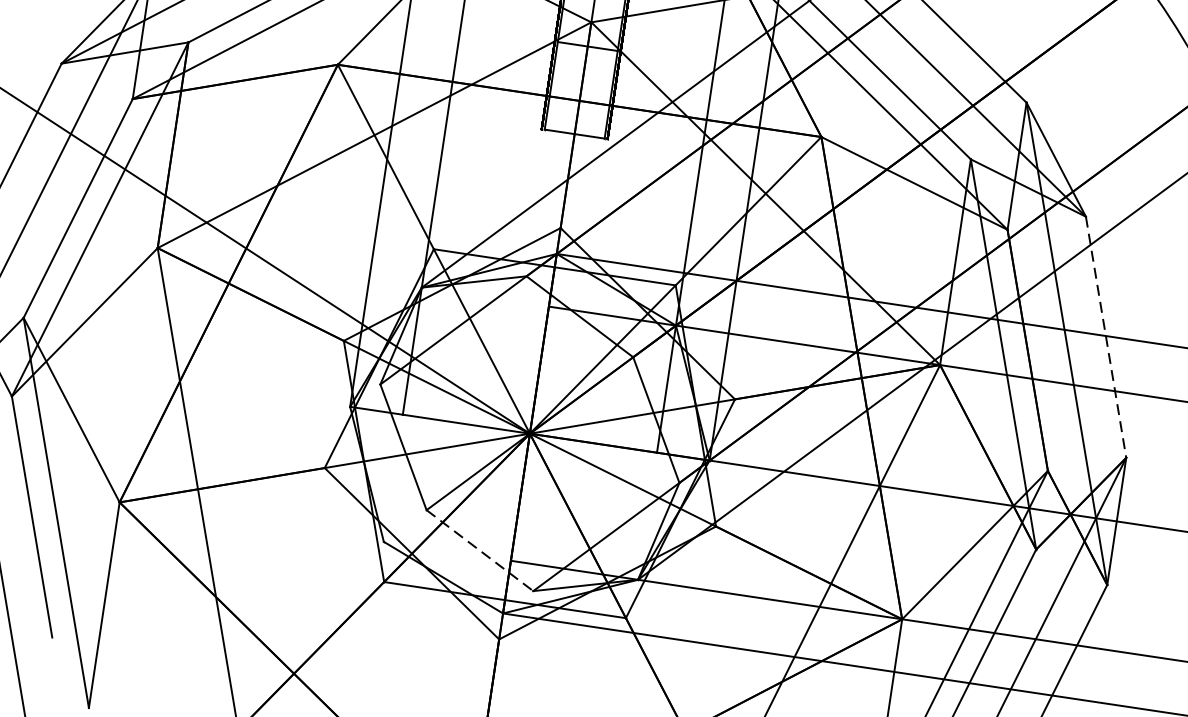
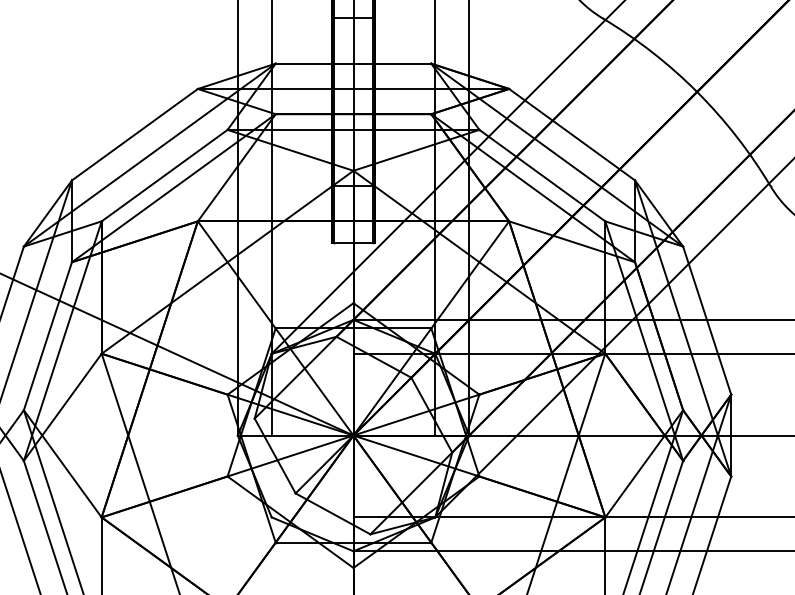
line: (1106, 337) -> (707, 320), dashed -> solid
line: (480, 550) -> (333, 513), dashed -> solid

